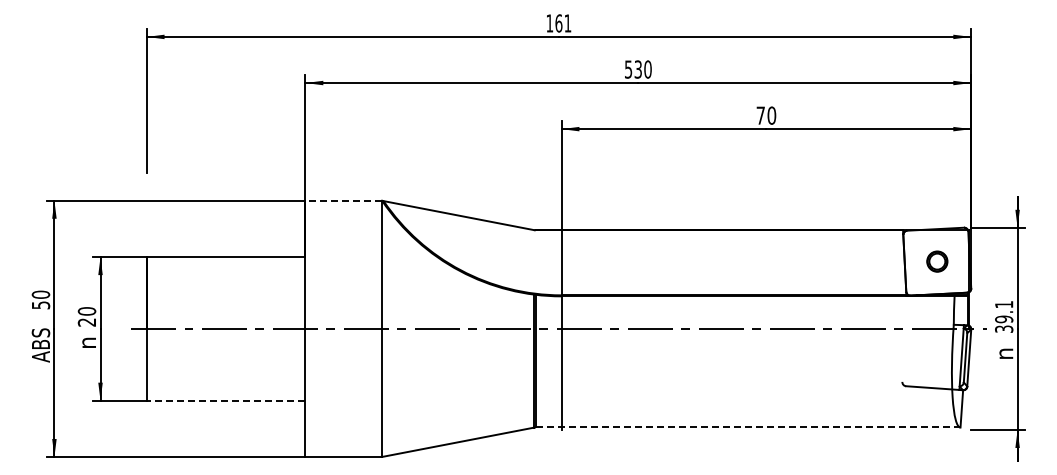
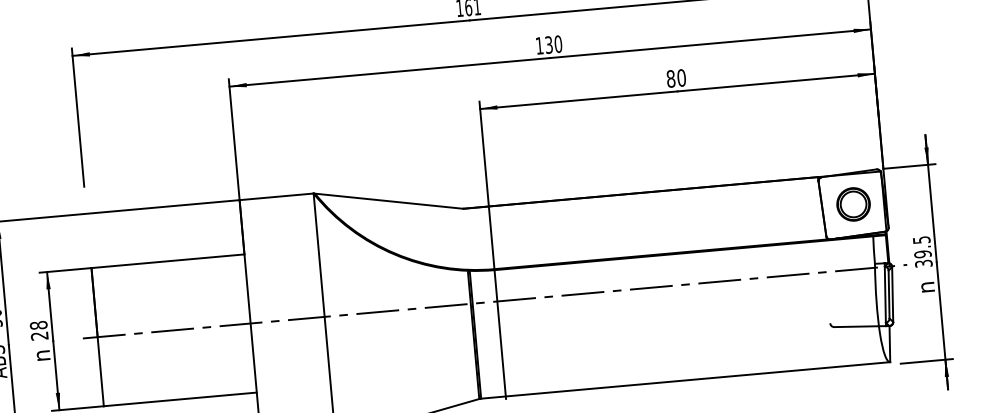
text: (628, 69) -> (539, 45), 530 -> 130
text: (760, 115) -> (670, 78), 70 -> 80
line: (343, 200) -> (276, 196), dashed -> solid
part: (937, 261) -> (853, 204), size x1.67
text: (1004, 304) -> (922, 239), 39.1 -> 39.5
text: (86, 311) -> (38, 325), 20 -> 28
line: (225, 400) -> (179, 399), dashed -> solid
line: (748, 427) -> (685, 380), dashed -> solid

